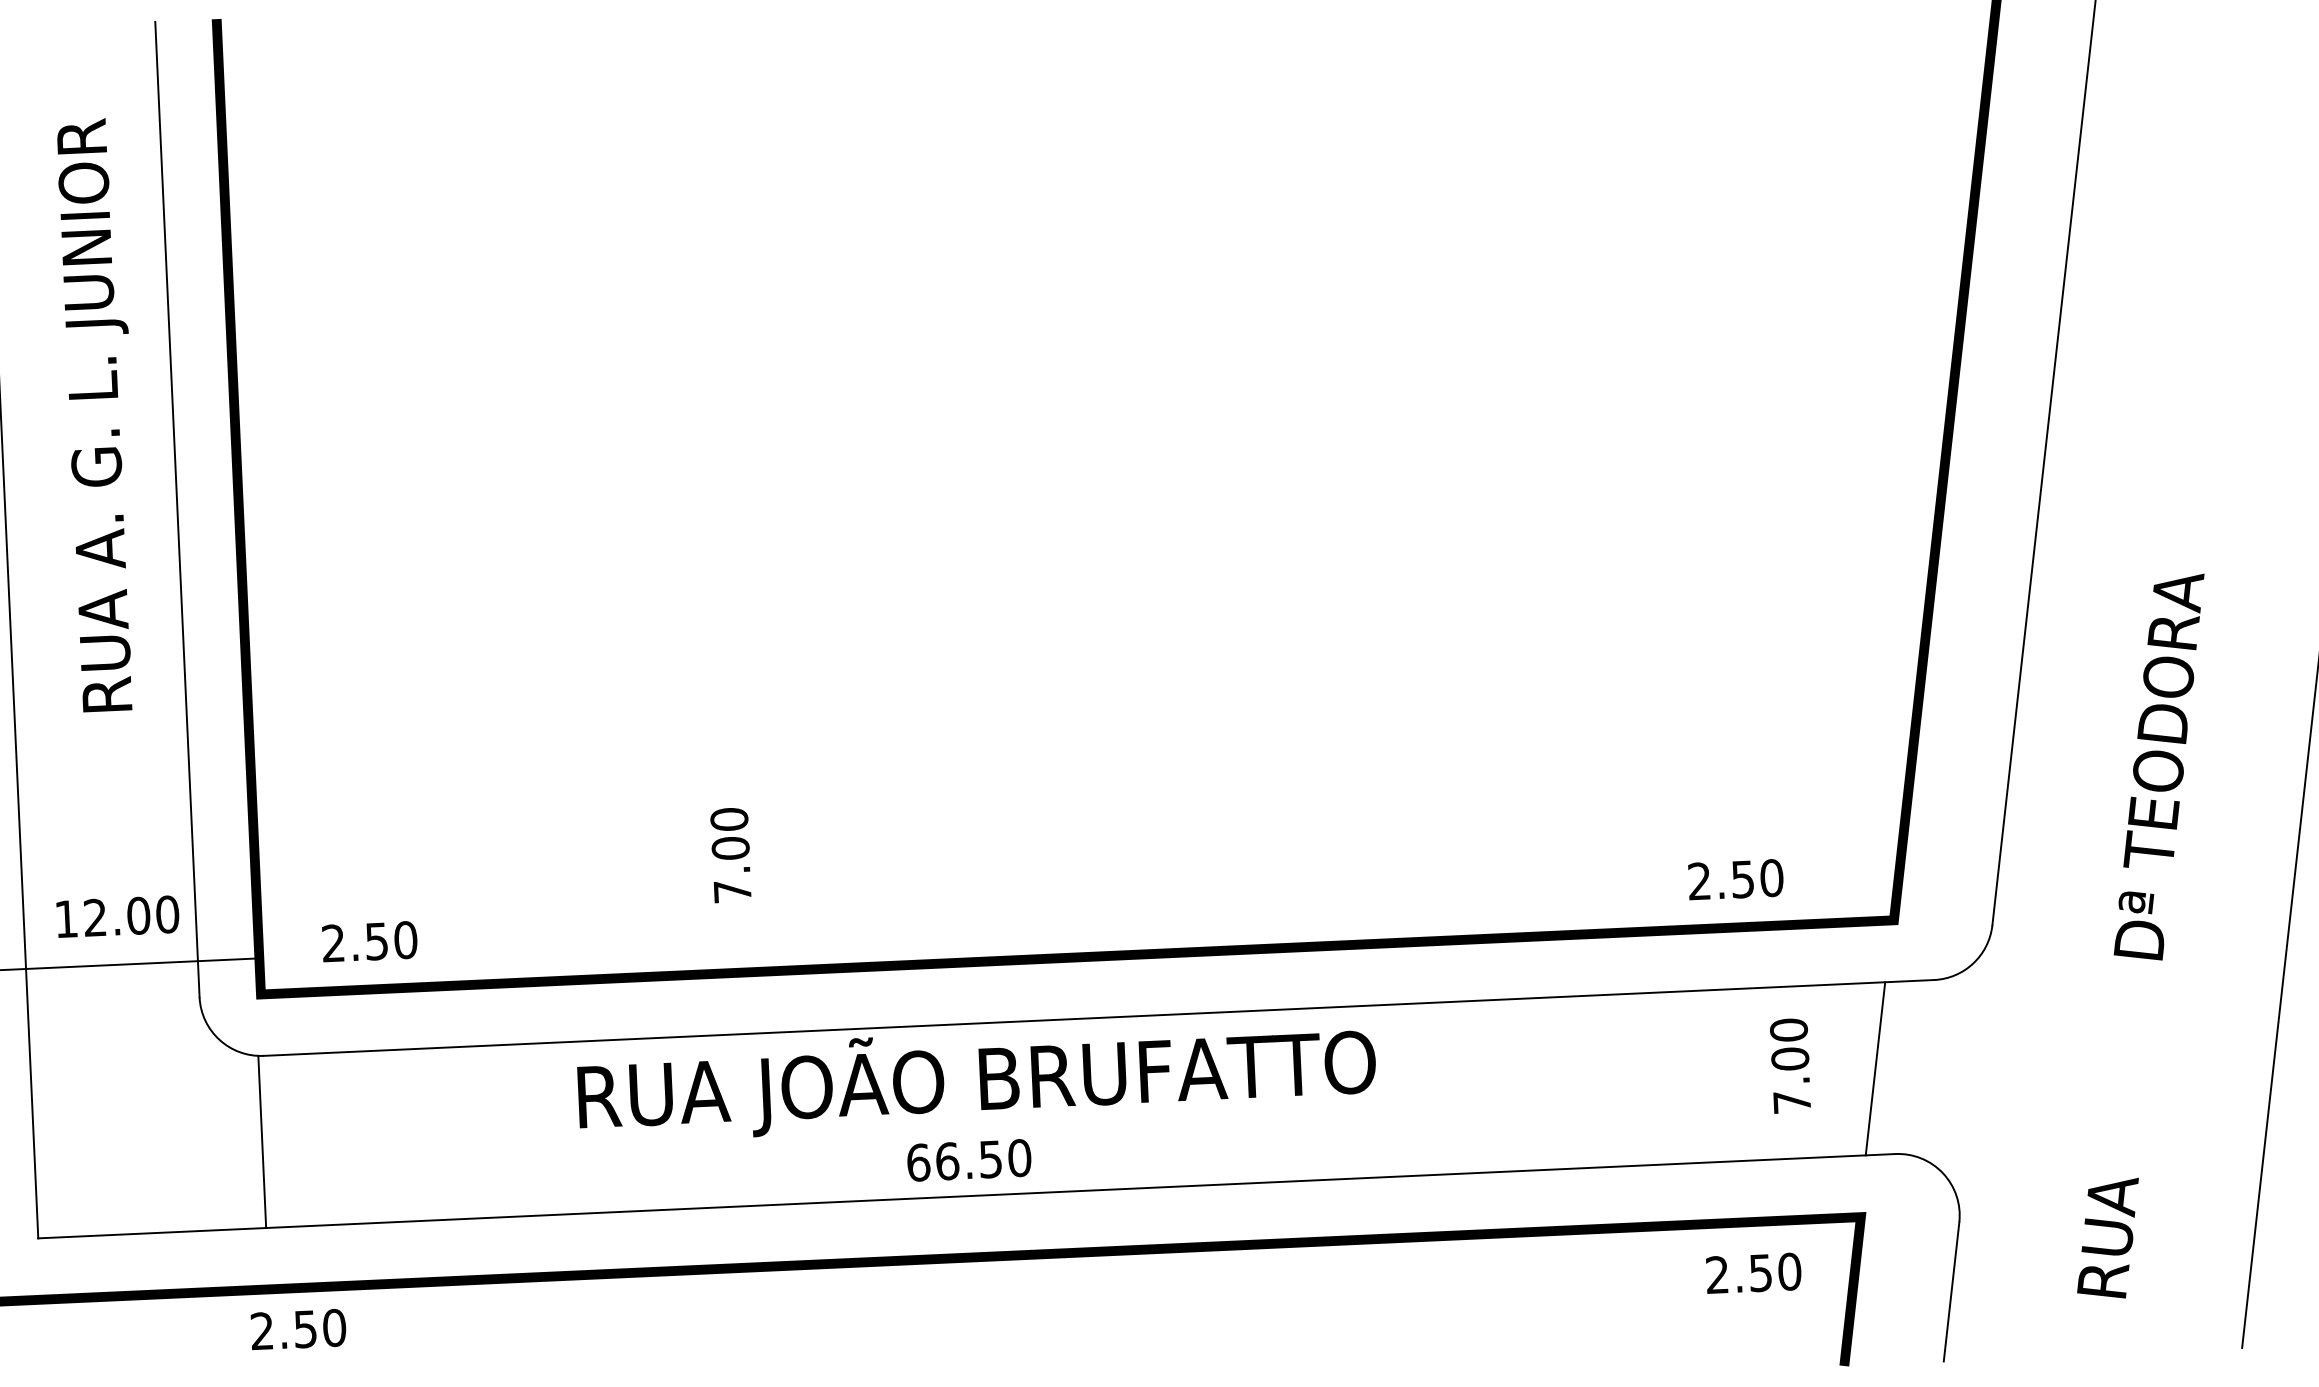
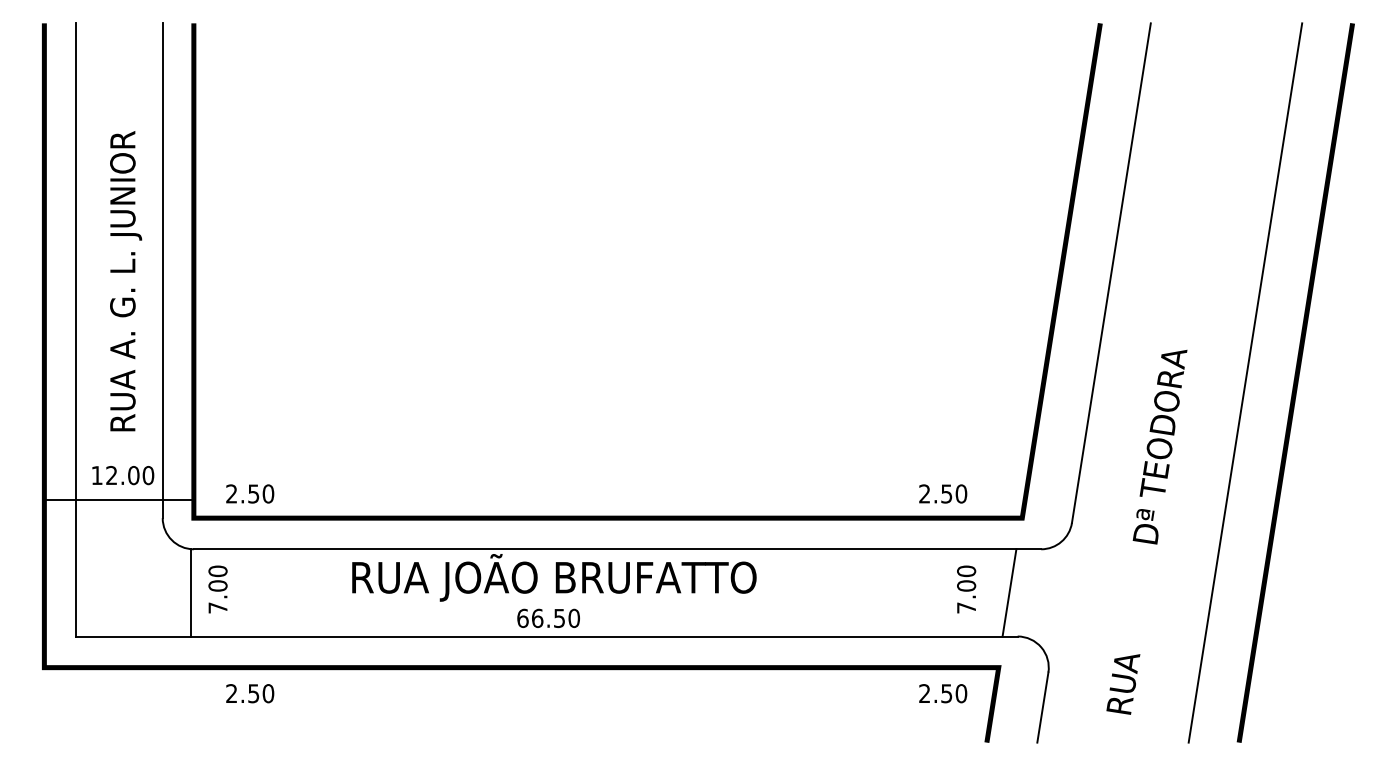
text: (101, 415) -> (126, 281), moved
text: (729, 855) -> (217, 589), moved
text: (299, 1329) -> (250, 693), moved

